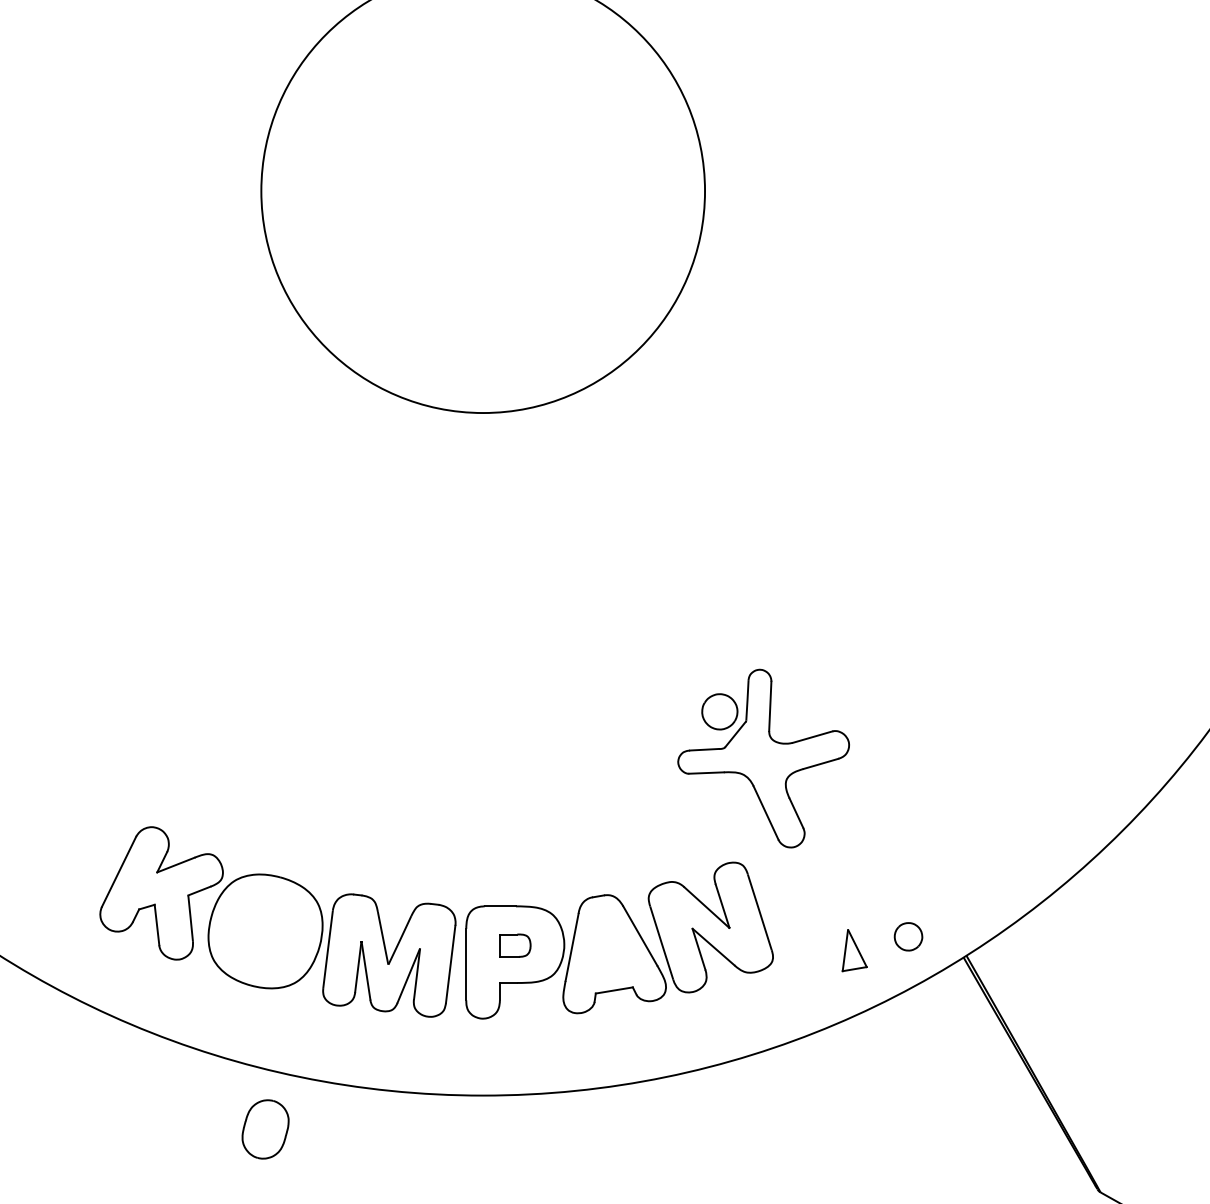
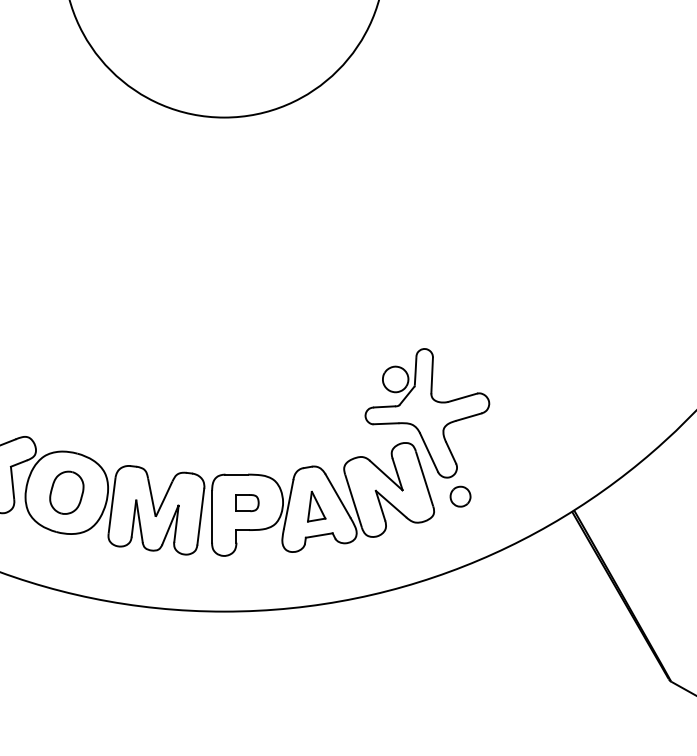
part: (763, 758) -> (427, 413), moved
part: (908, 936) -> (460, 496), moved
part: (854, 950) -> (316, 506), moved
part: (265, 1129) -> (66, 492), moved

